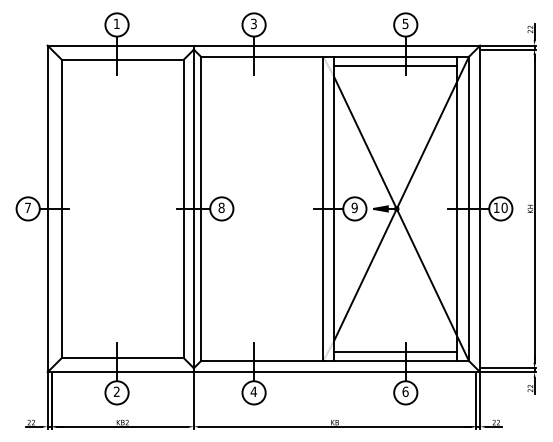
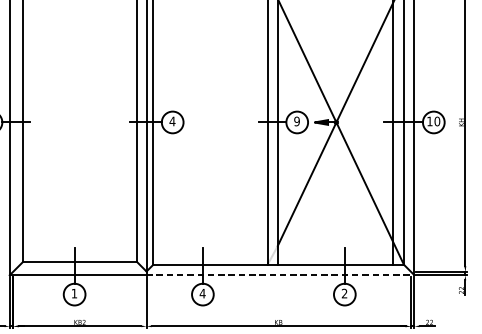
text: (221, 207) -> (172, 121), 8 -> 4
line: (395, 352) -> (335, 256), removed
line: (337, 372) -> (280, 275), solid -> dashed
text: (116, 391) -> (74, 293), 2 -> 1
text: (405, 391) -> (344, 293), 6 -> 2

